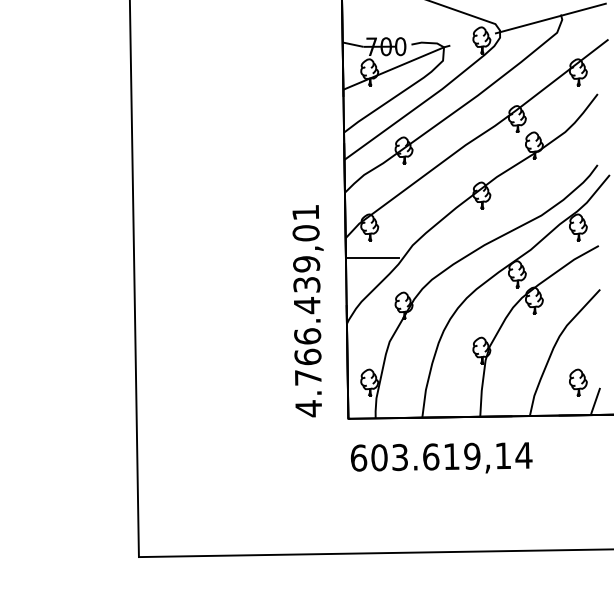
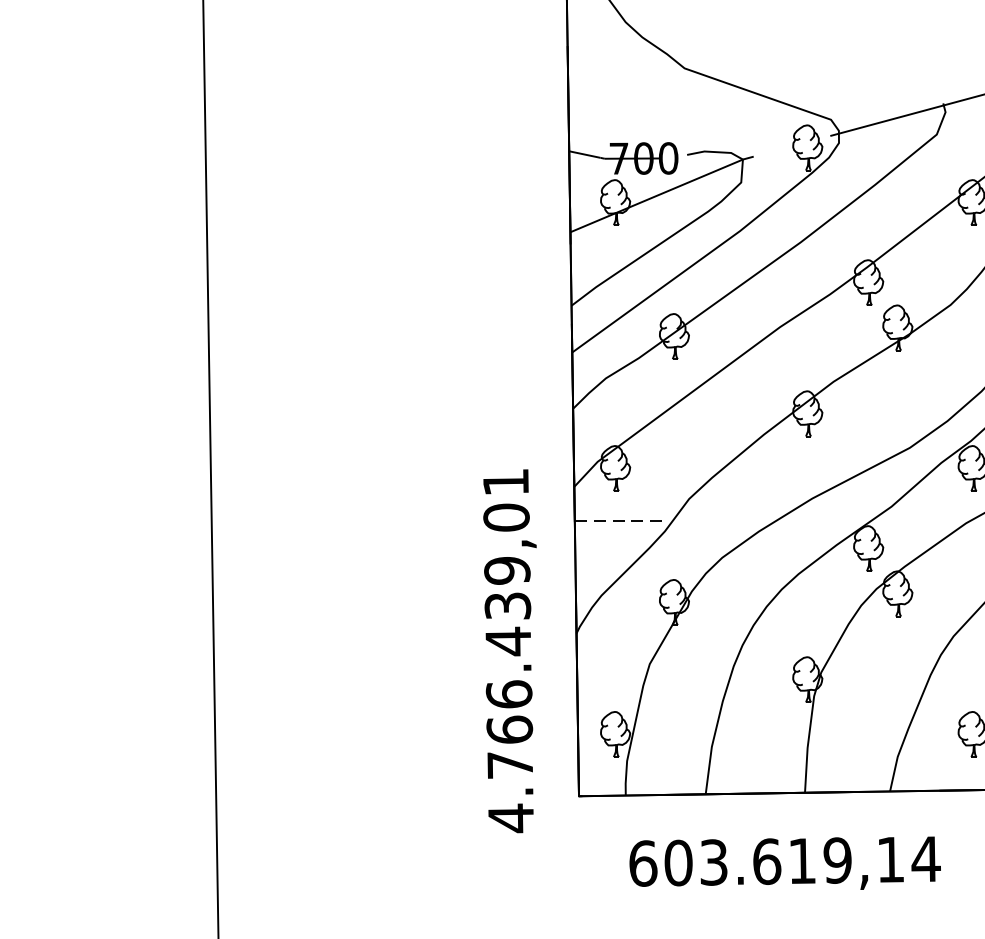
line: (372, 258) -> (620, 521), solid -> dashed
text: (307, 311) -> (508, 651), moved
text: (441, 457) -> (784, 862), moved

